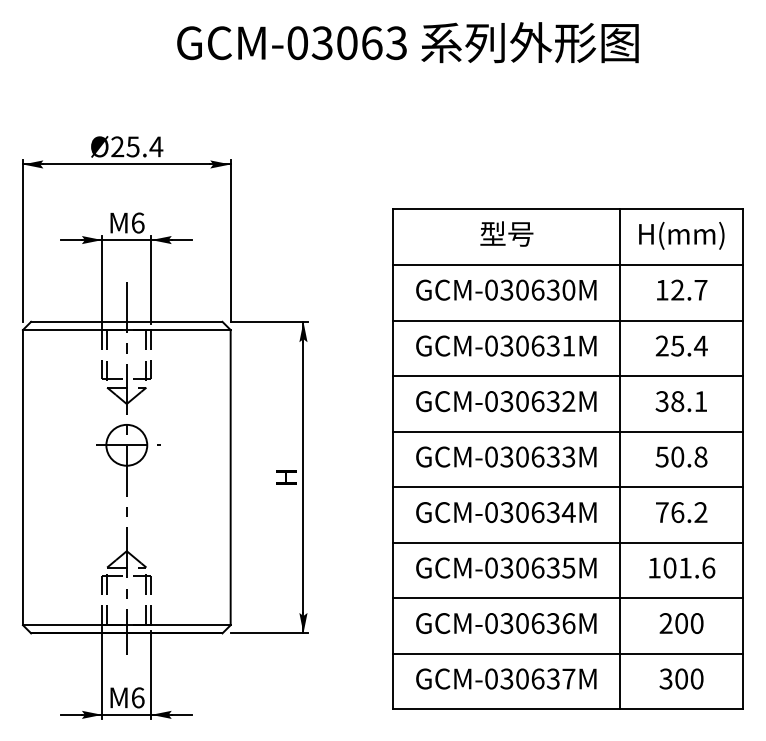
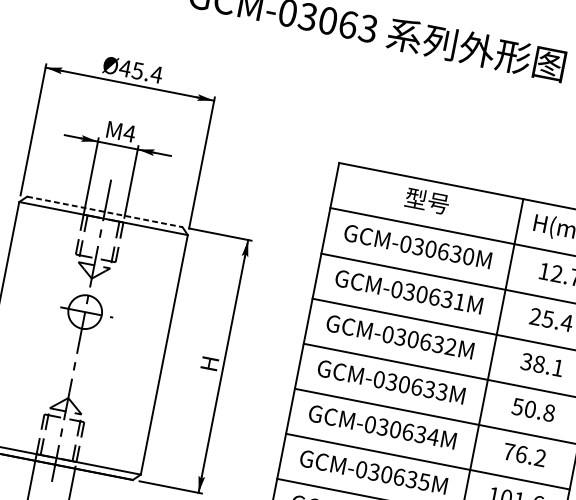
text: (117, 146) -> (125, 68), Ø25.4 -> Ø45.4
text: (137, 222) -> (129, 133), M6 -> M4
line: (126, 321) -> (104, 211), solid -> dashed

